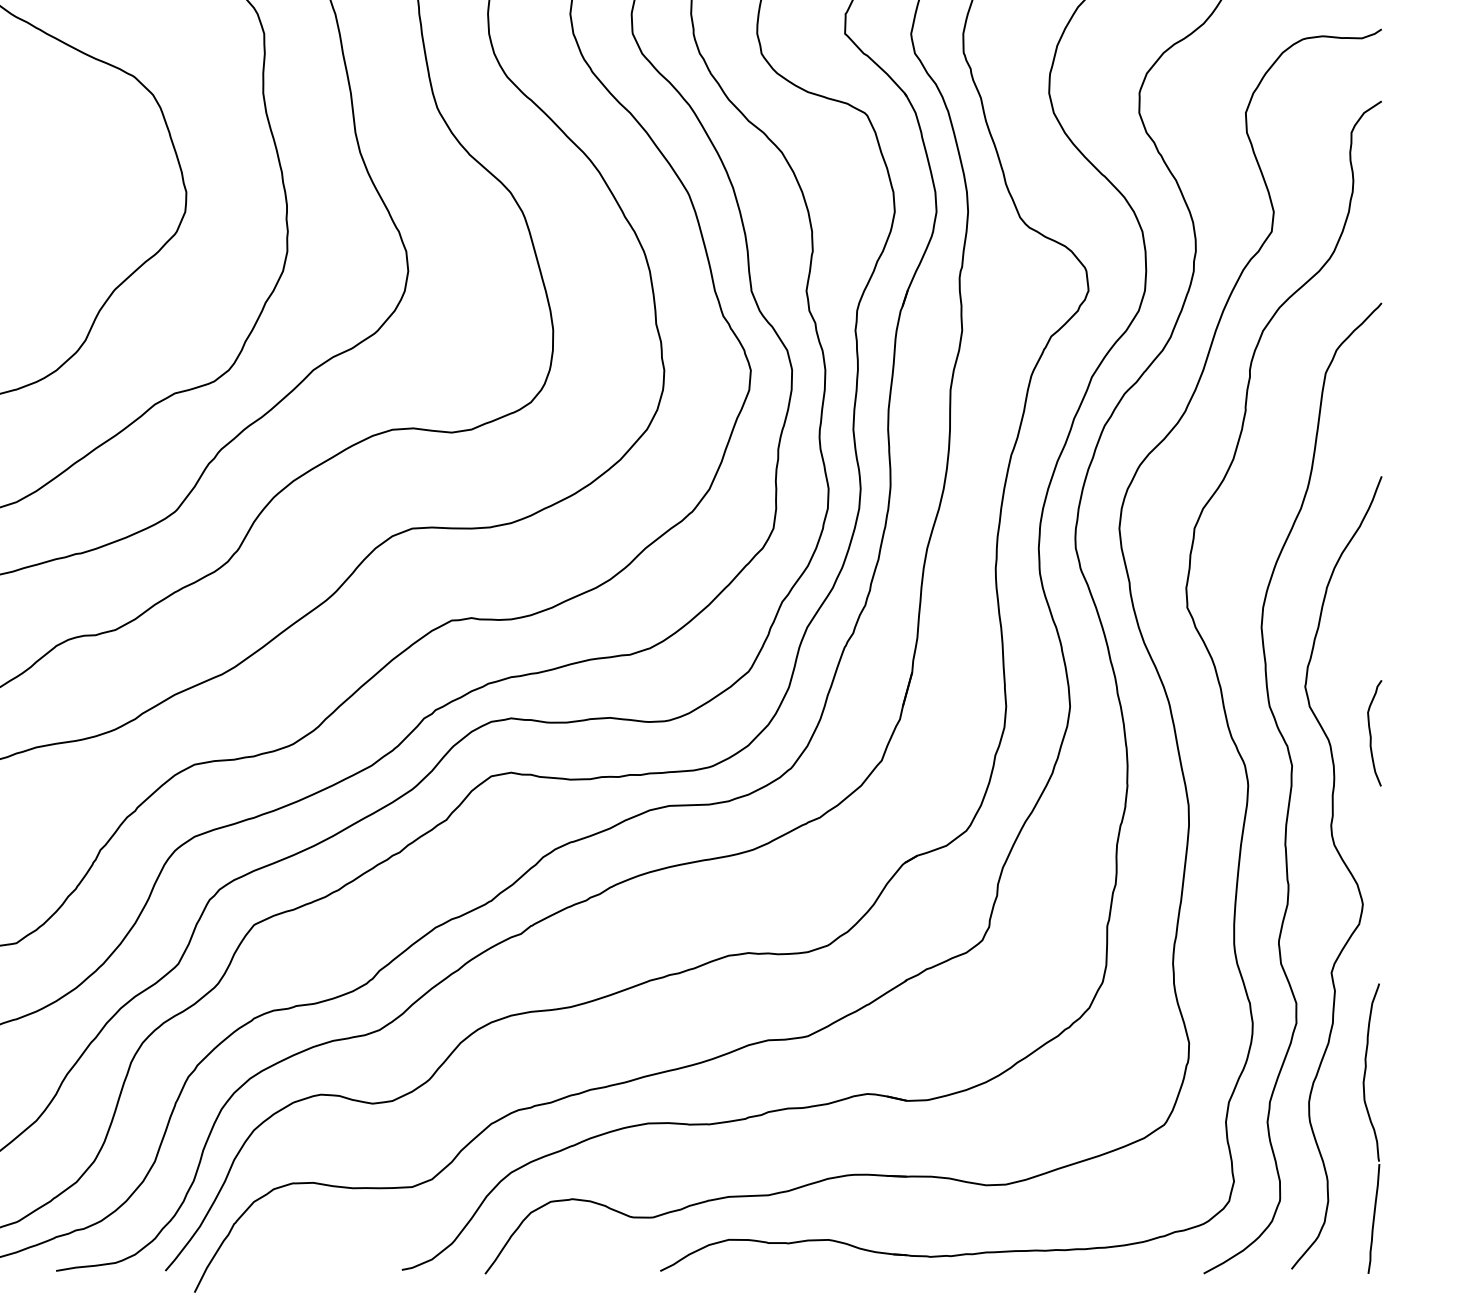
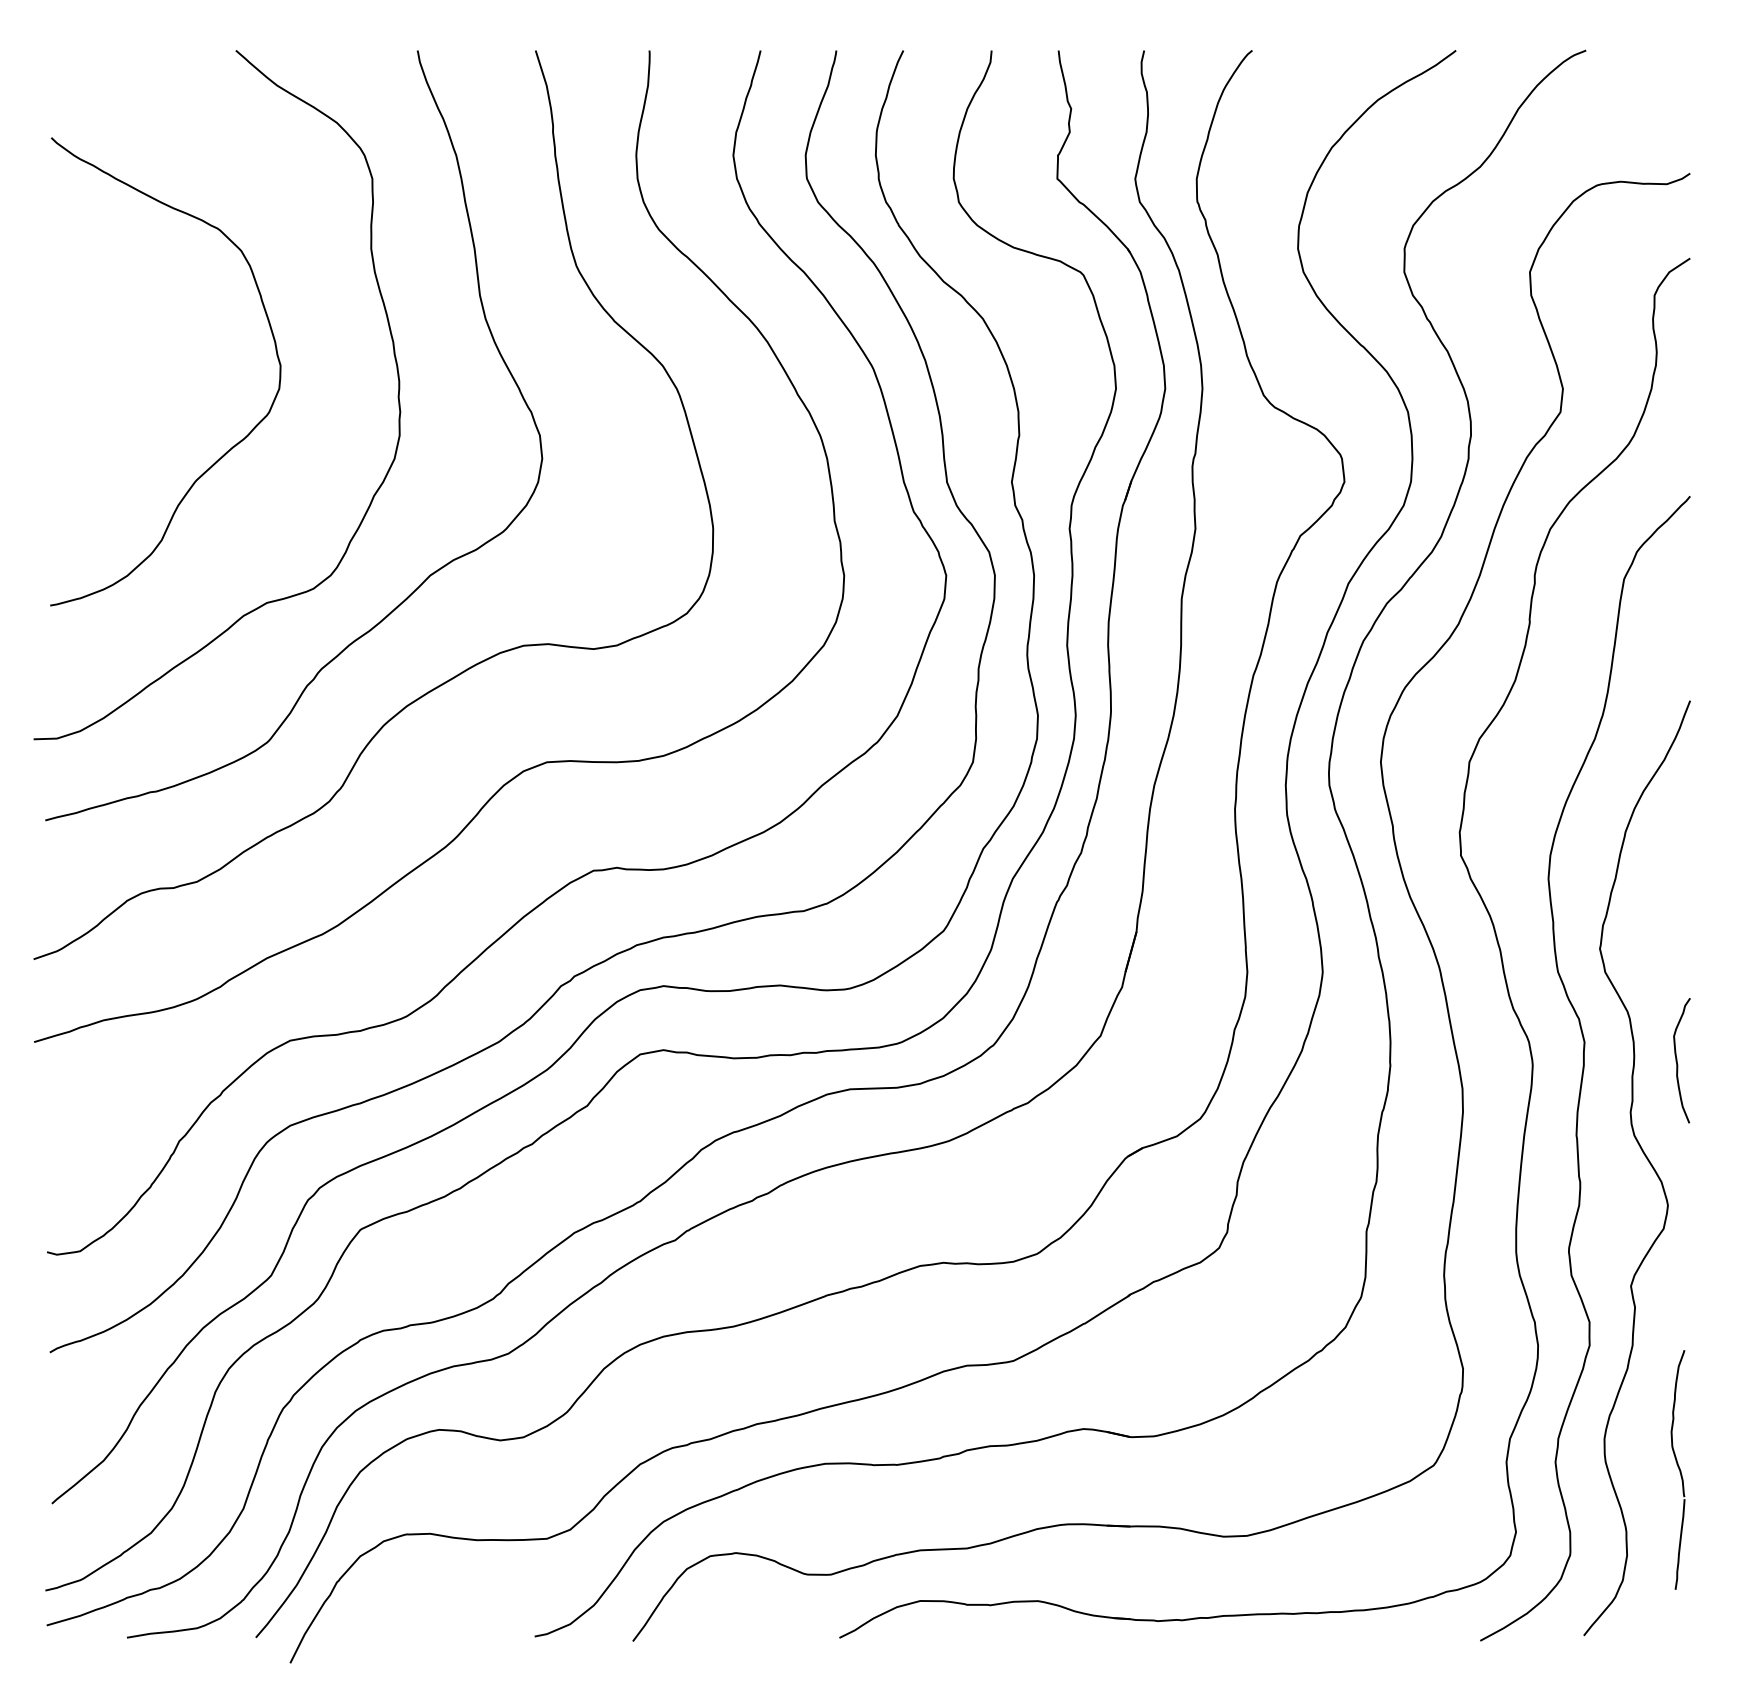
curve: (1370, 733) -> (1677, 1060), moved
part: (1370, 1128) -> (1677, 1469), size x0.7

